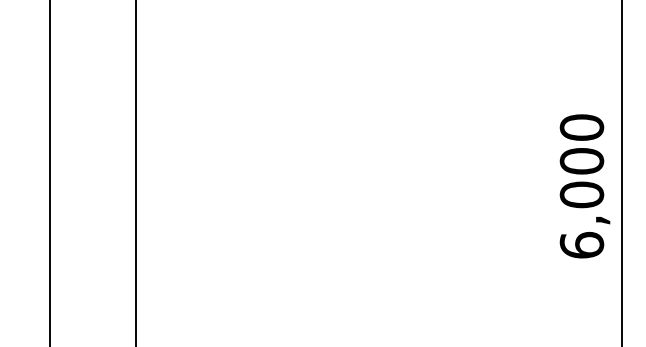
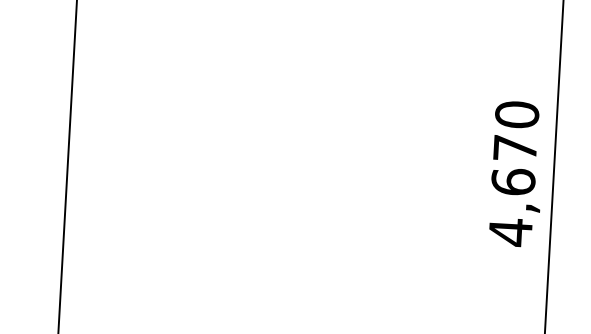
text: (581, 203) -> (512, 190), 6,000 -> 4,670

